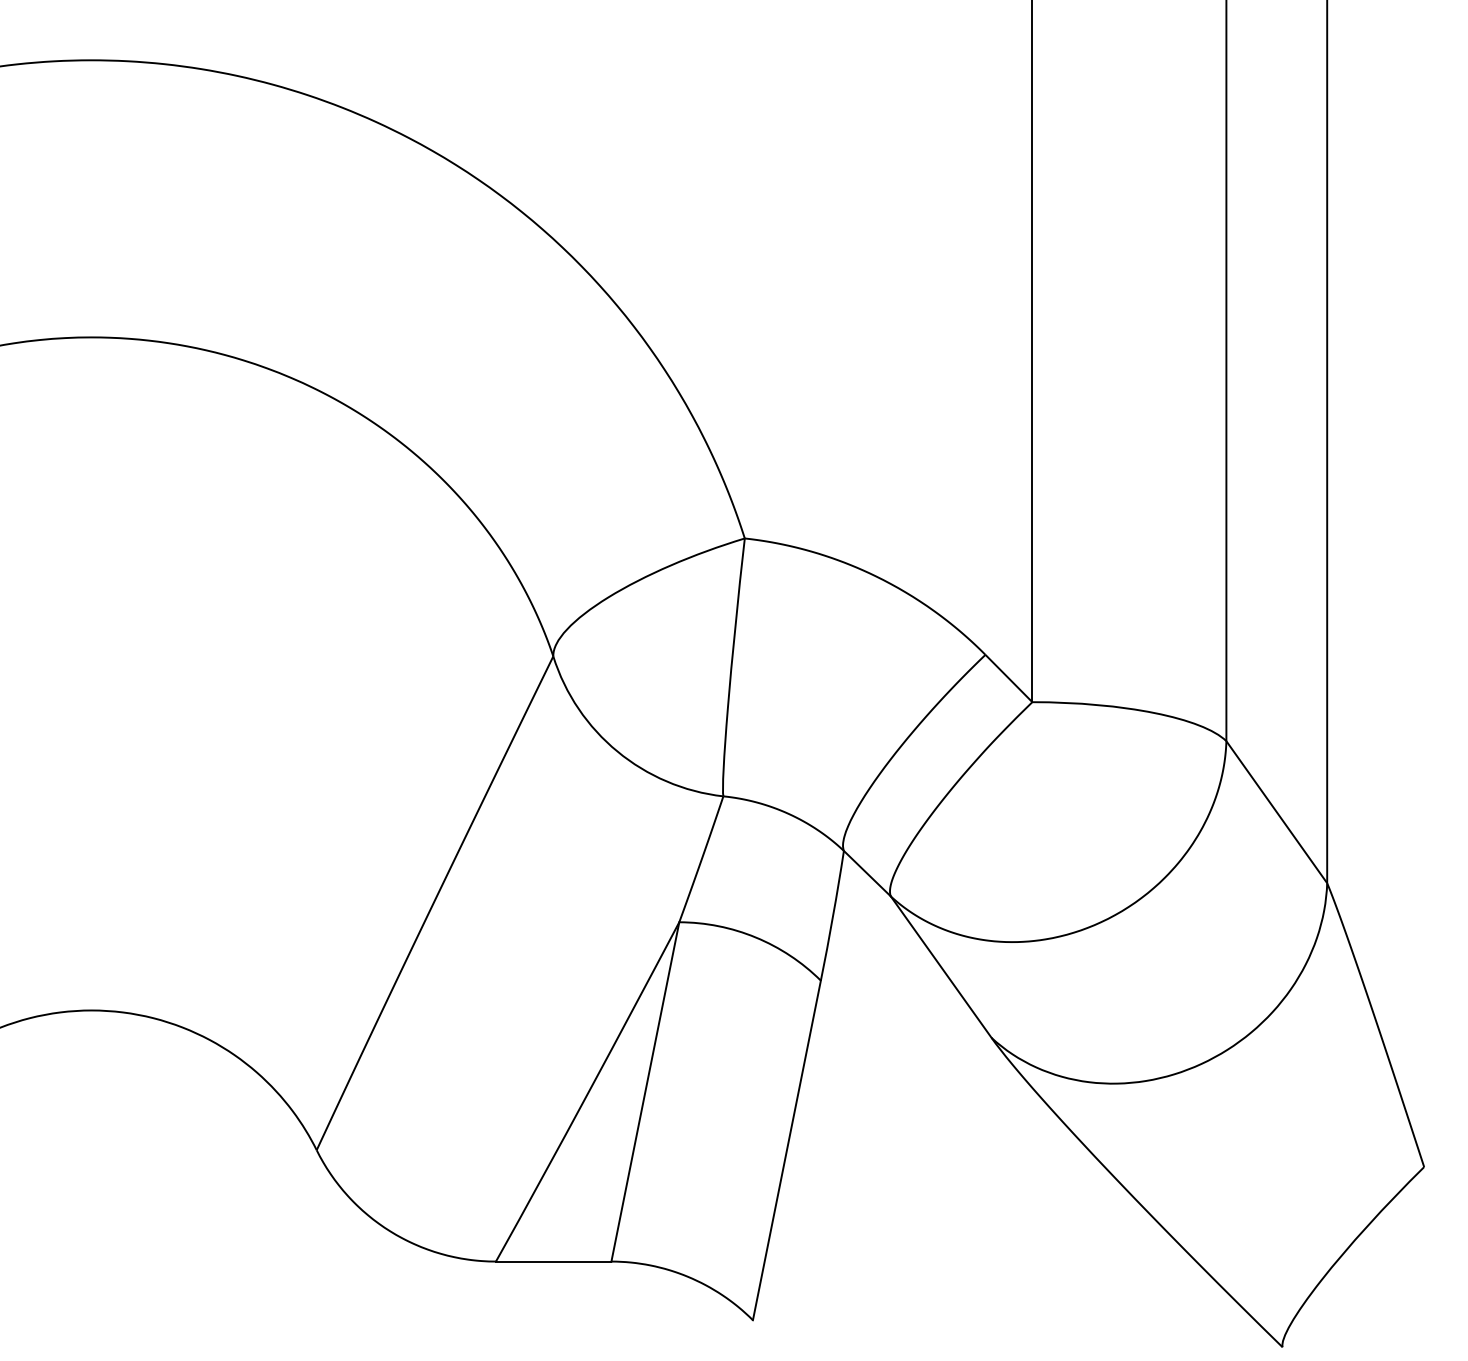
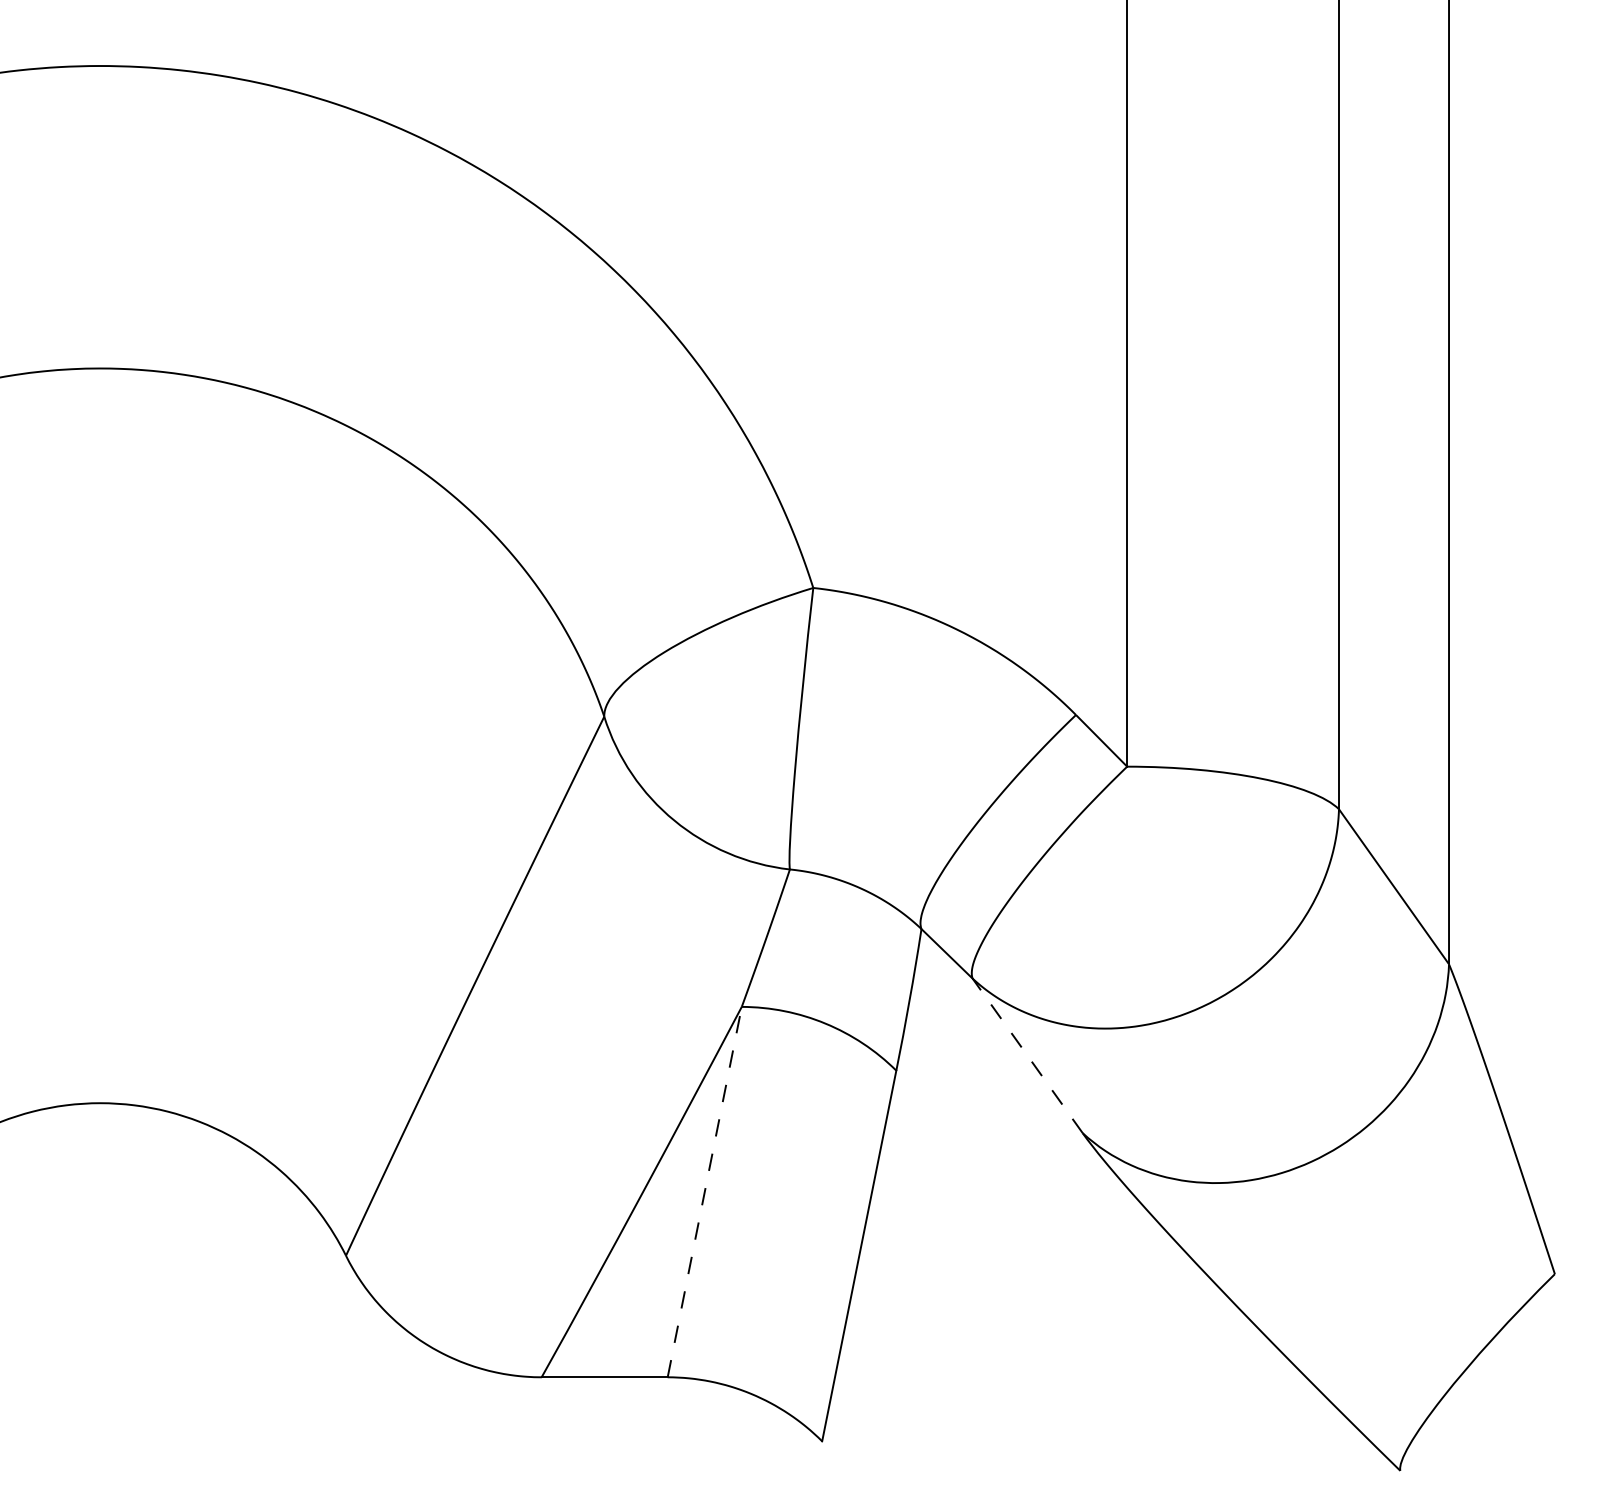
line: (941, 966) -> (1027, 1055), solid -> dashed
line: (645, 1092) -> (704, 1192), solid -> dashed

